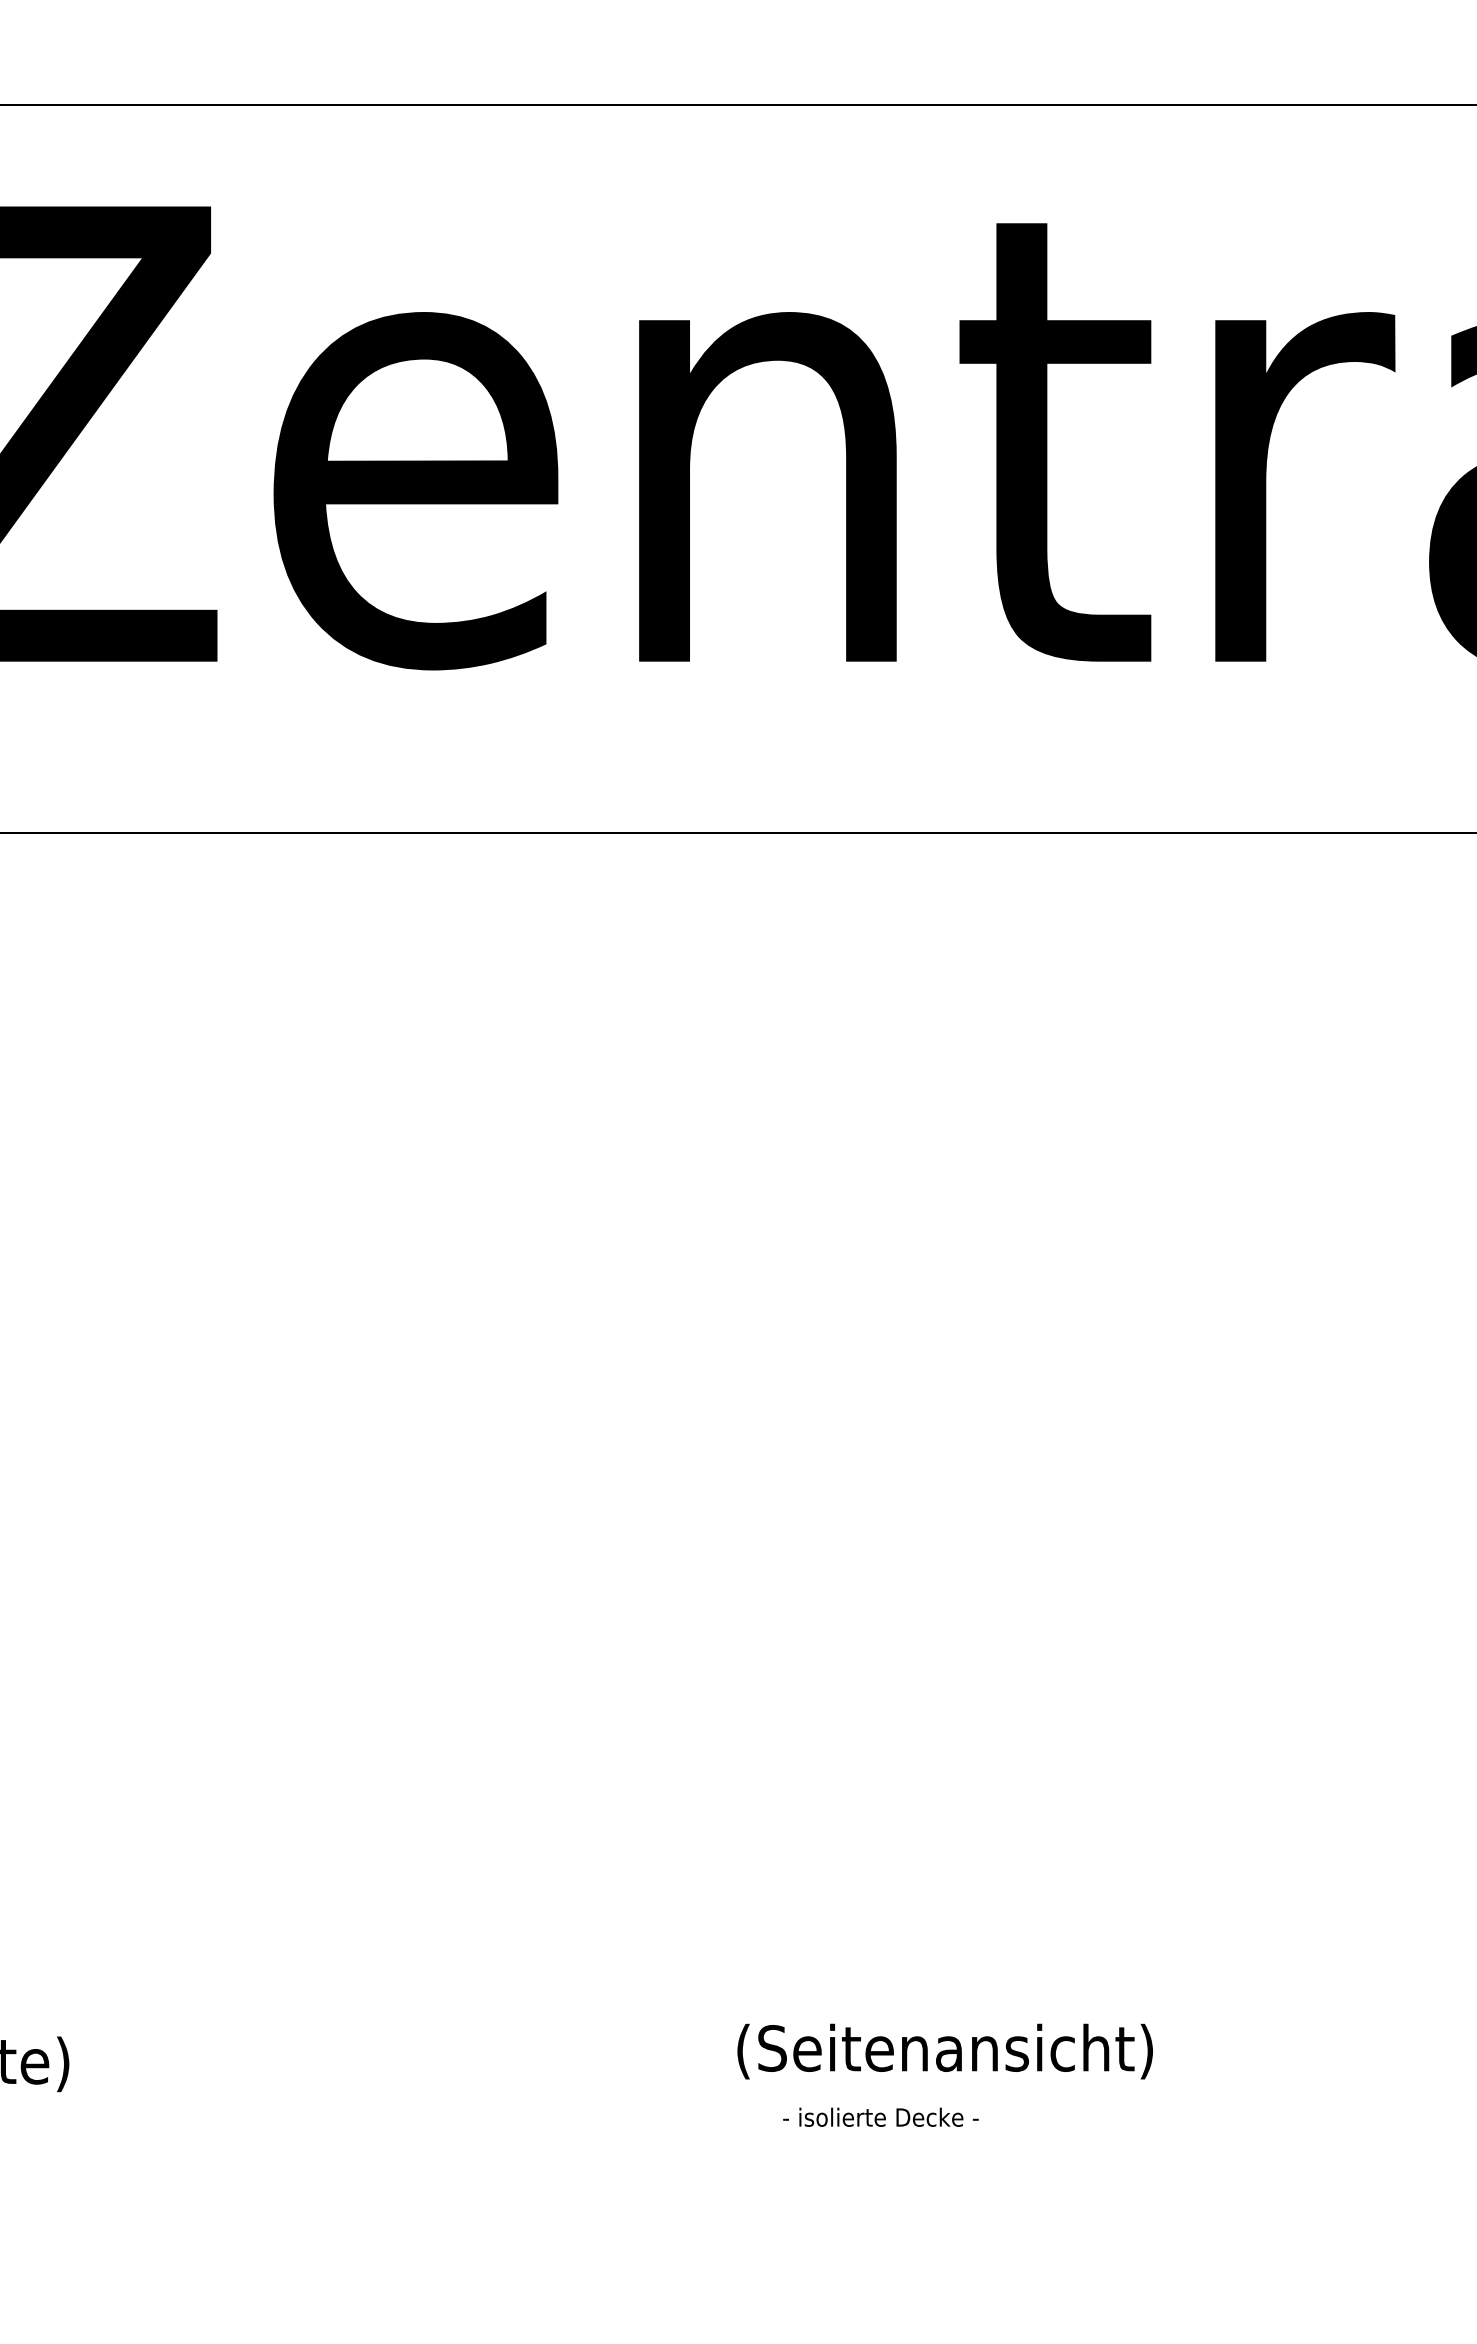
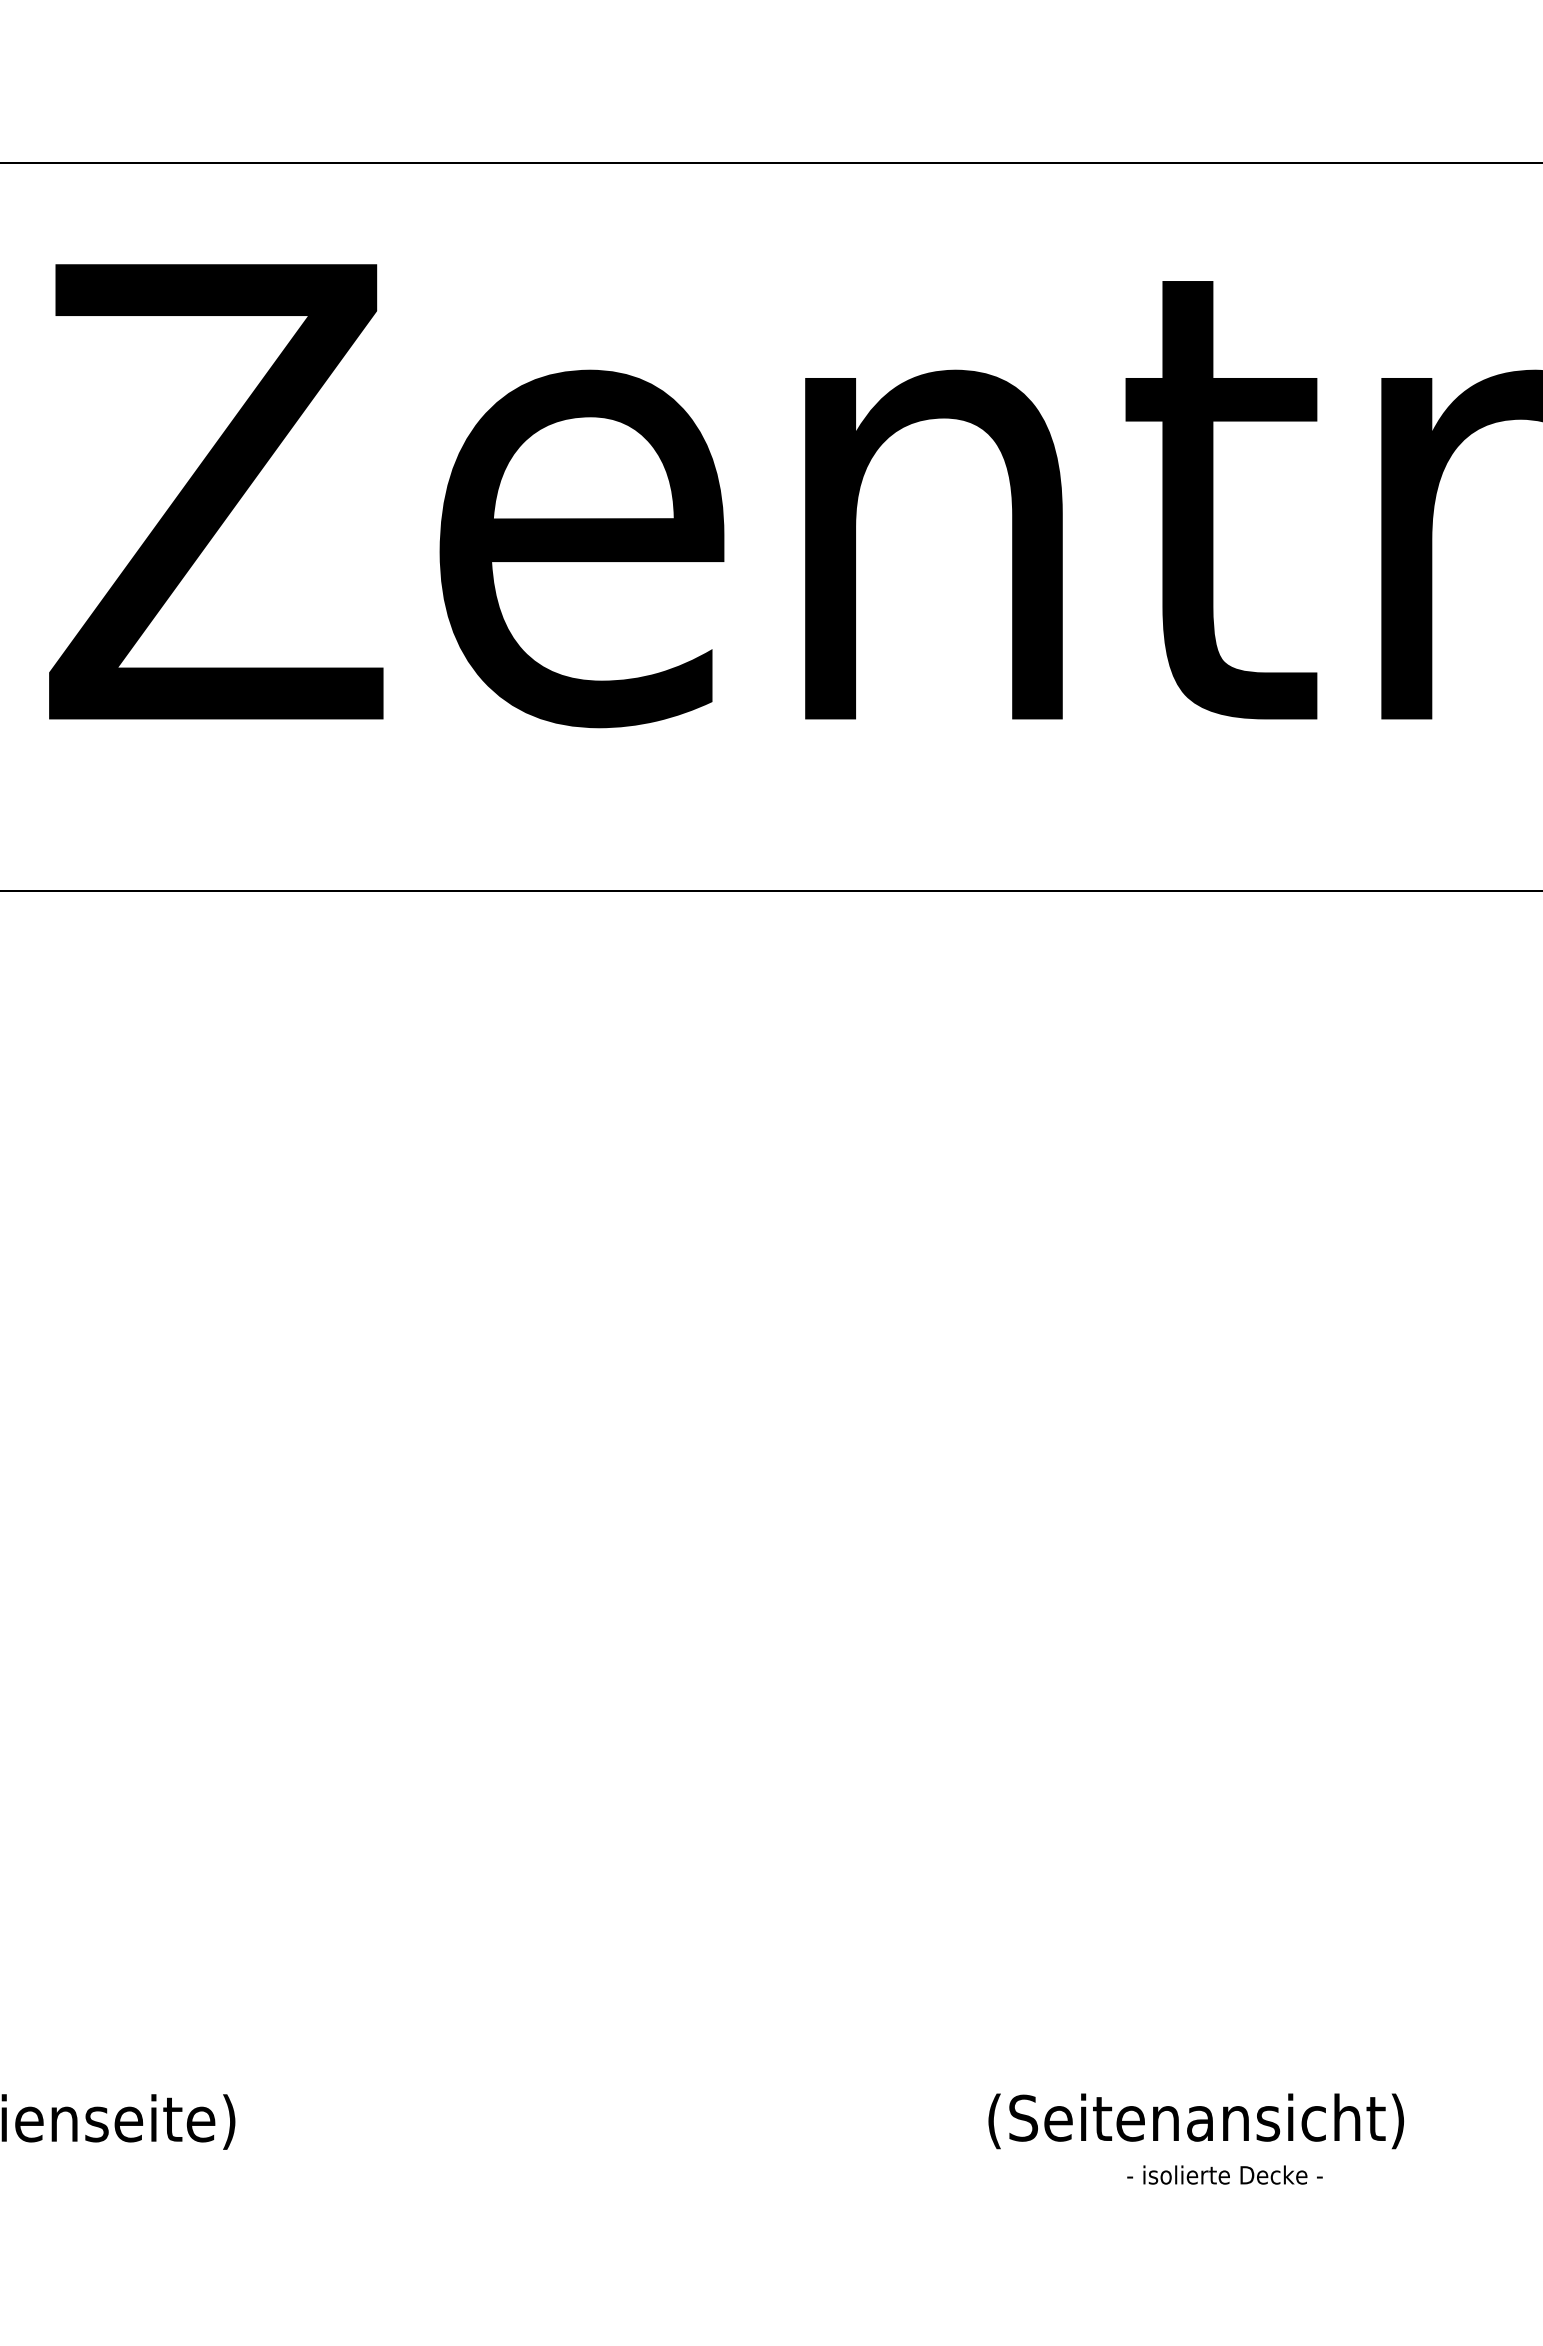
text: (944, 2051) -> (1195, 2121), moved
text: (880, 2116) -> (1224, 2174), moved

